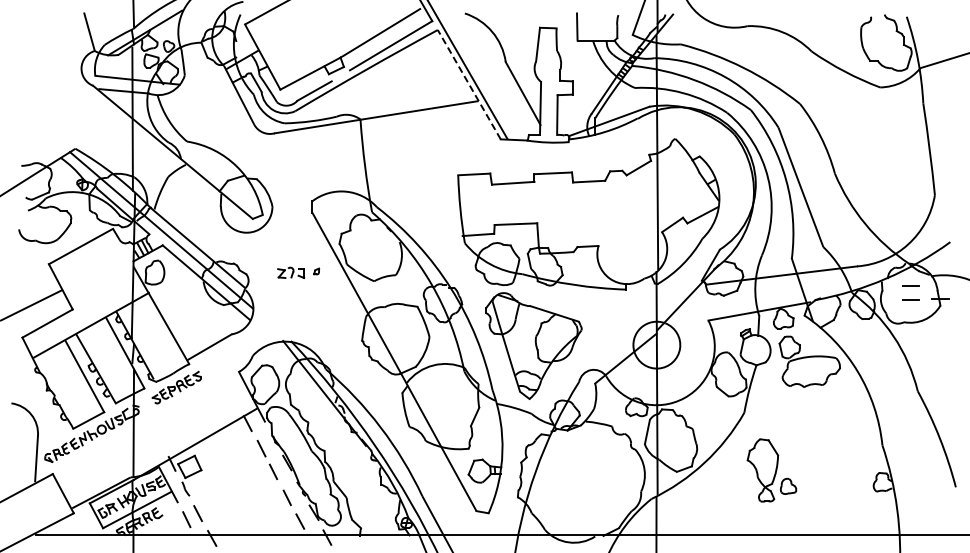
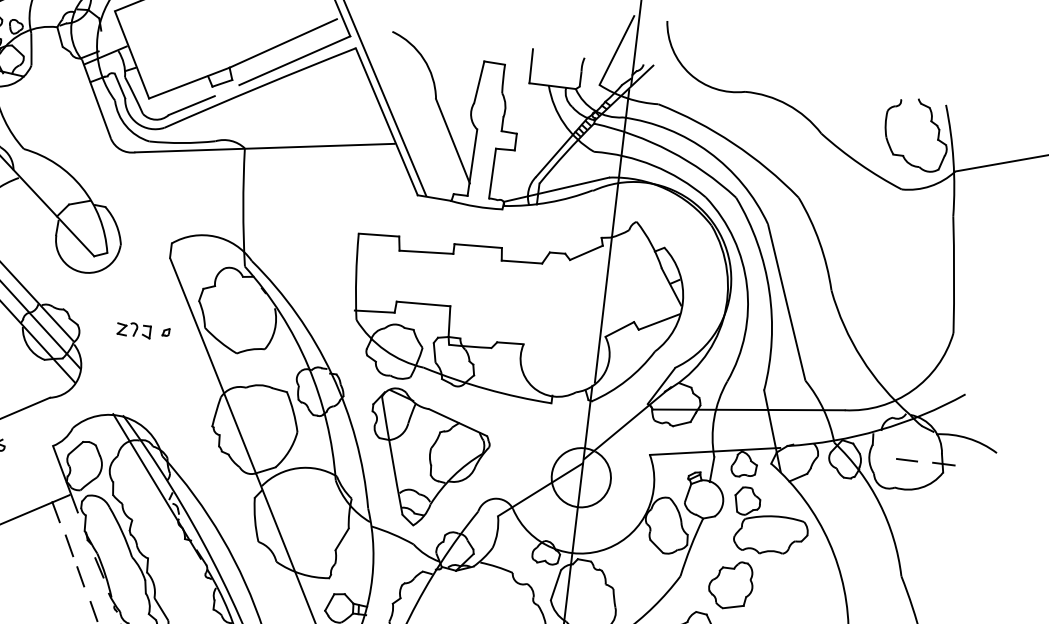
line: (469, 84) -> (387, 121), dashed -> solid
line: (910, 285) -> (908, 442), removed
part: (784, 414) -> (730, 584), added

